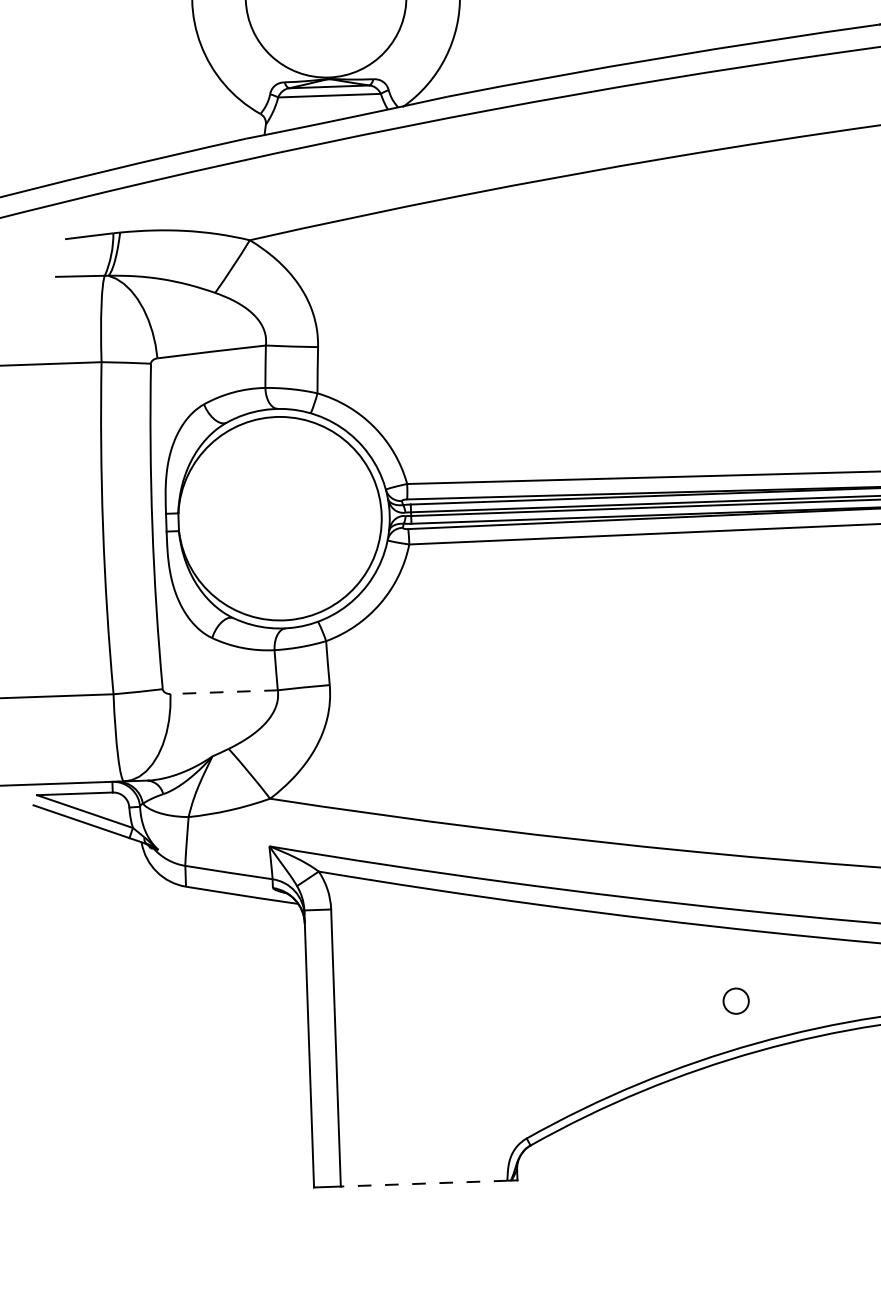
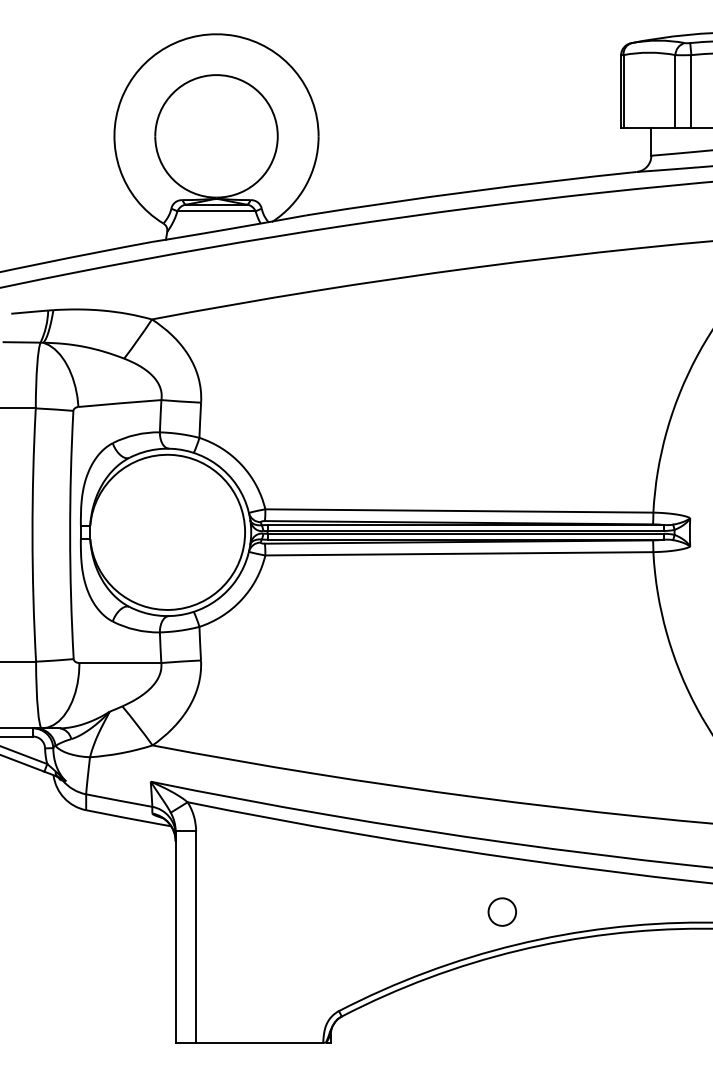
line: (224, 692) -> (120, 663), dashed -> solid
circle: (735, 1000) -> (501, 911), size x1.43
line: (423, 1183) -> (259, 1042), dashed -> solid

